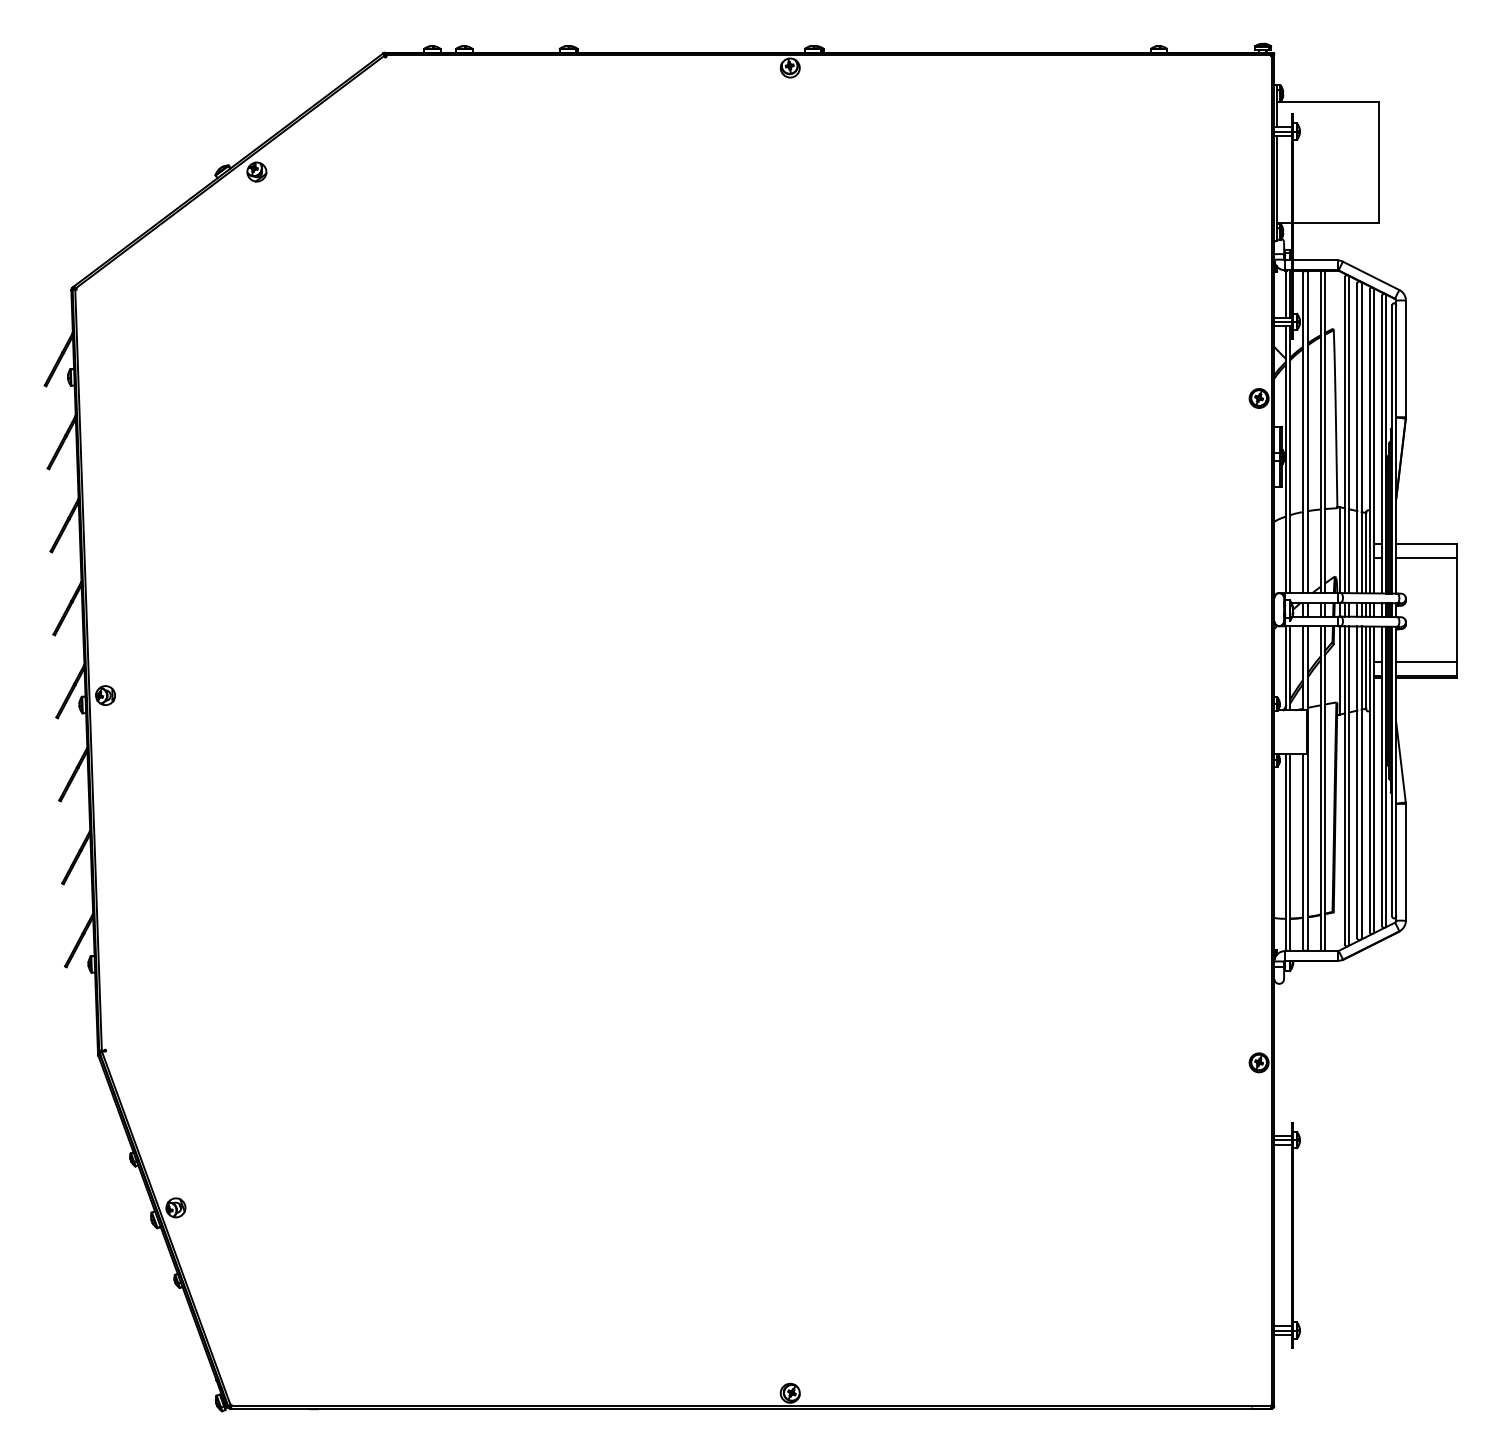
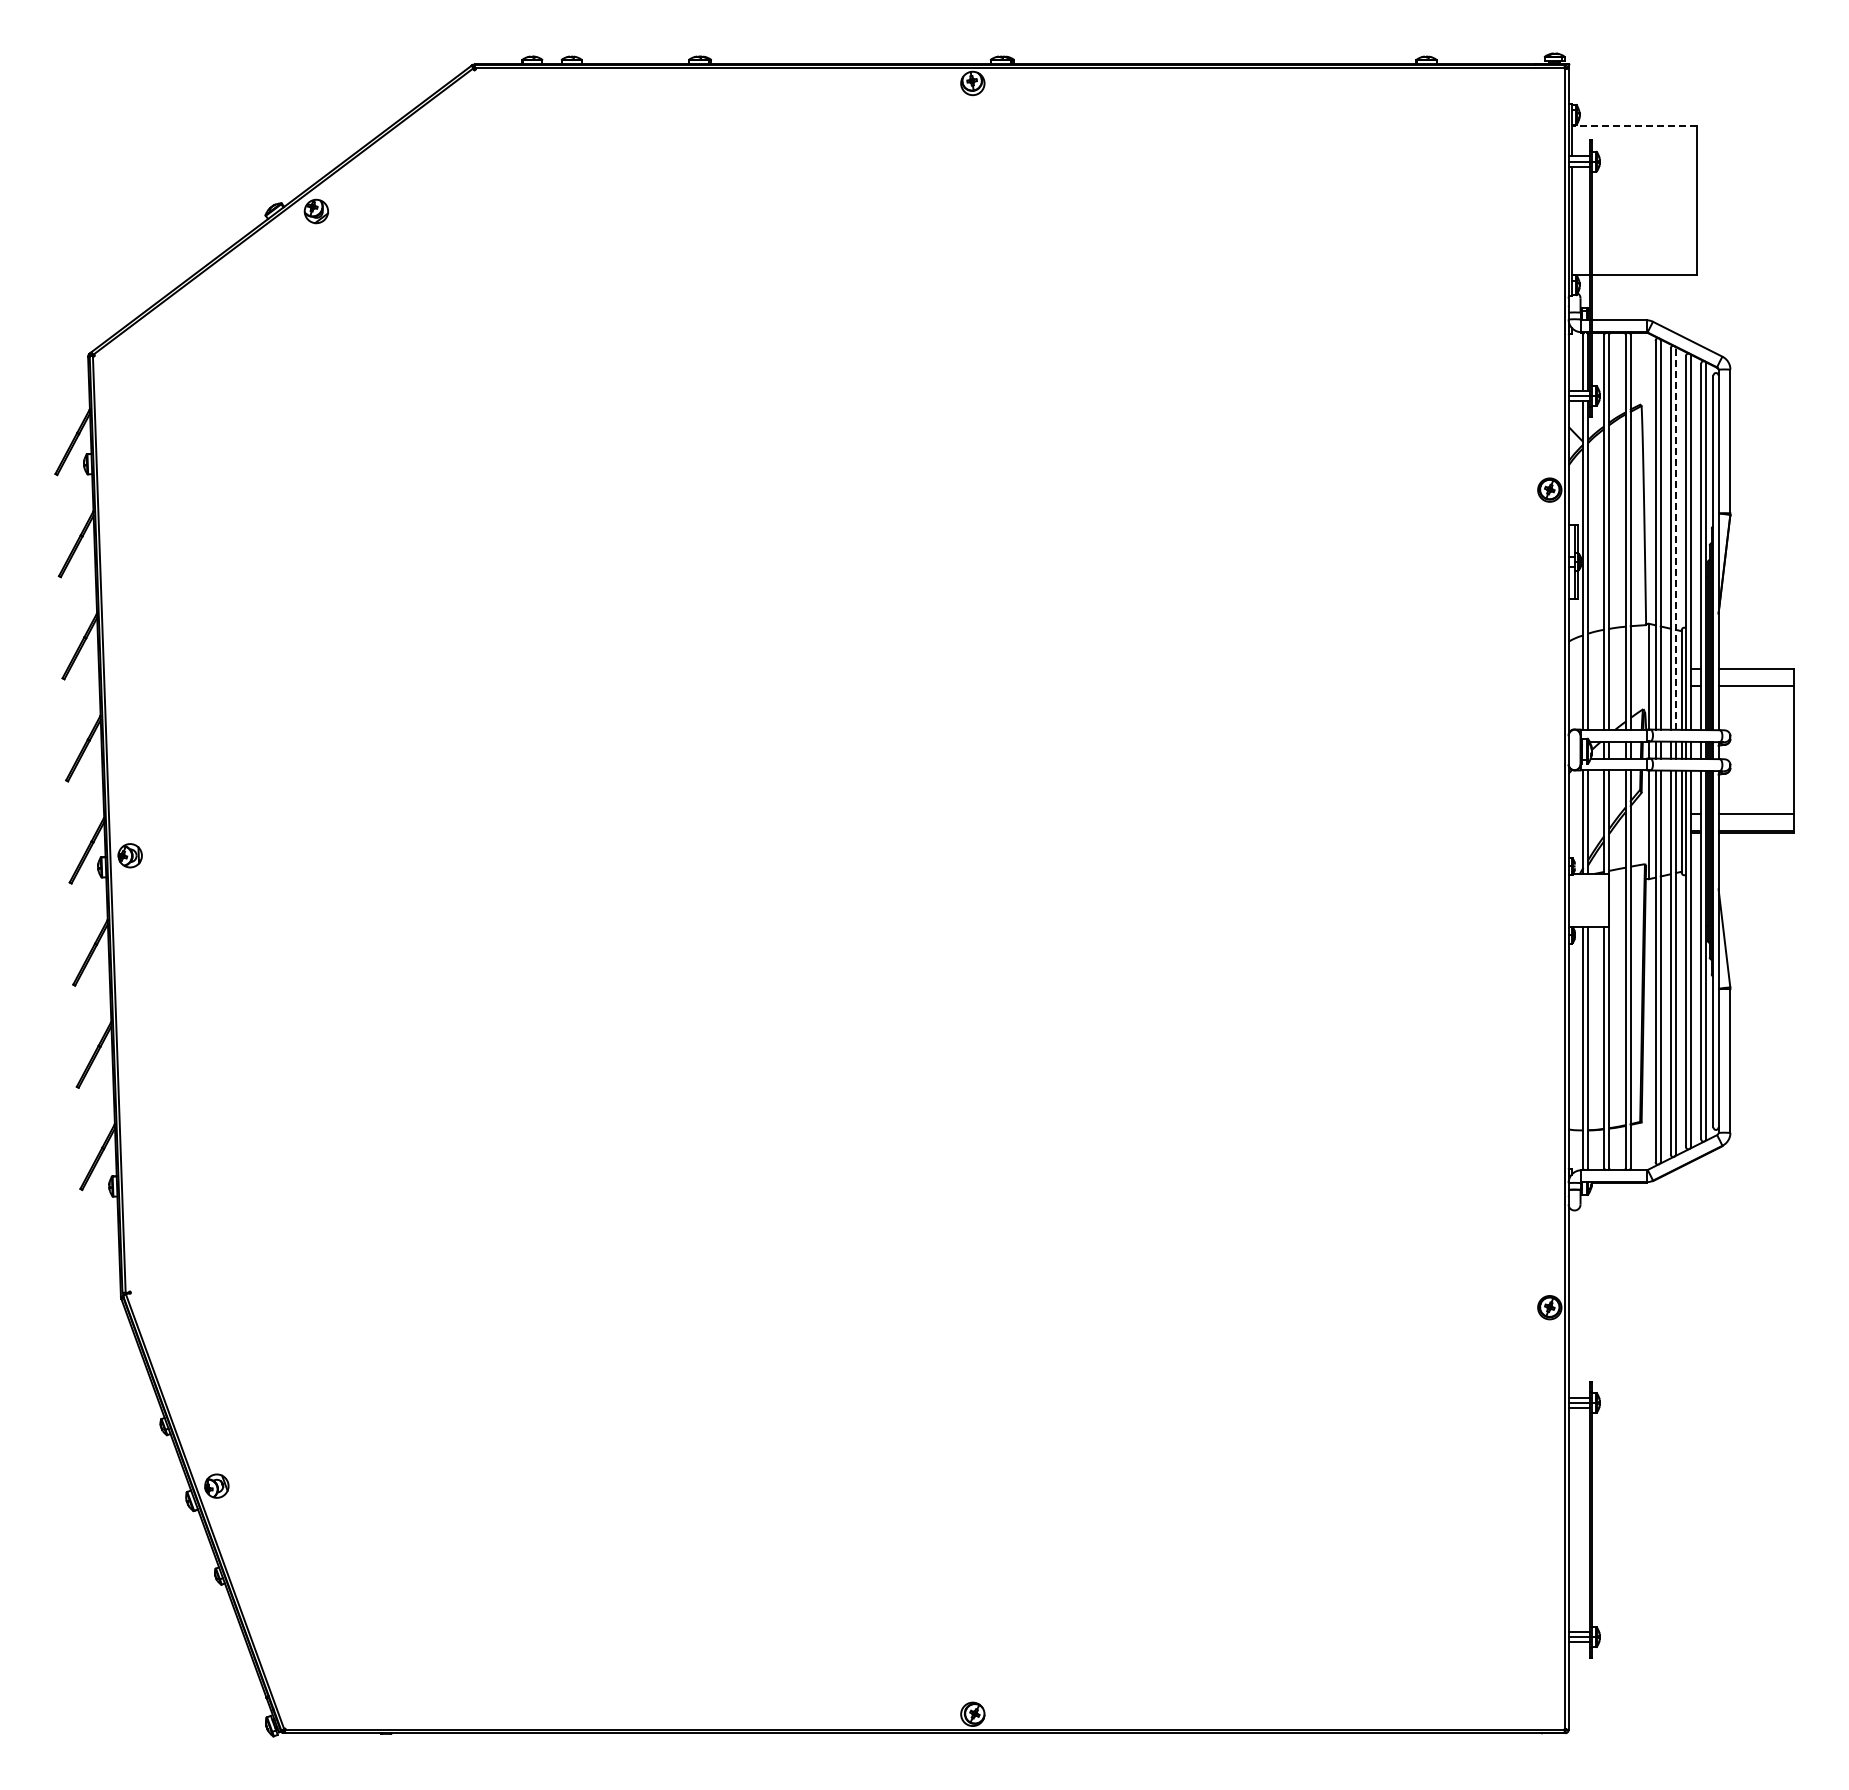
line: (1327, 102) -> (1634, 125), solid -> dashed
line: (1361, 438) -> (1675, 539), solid -> dashed

